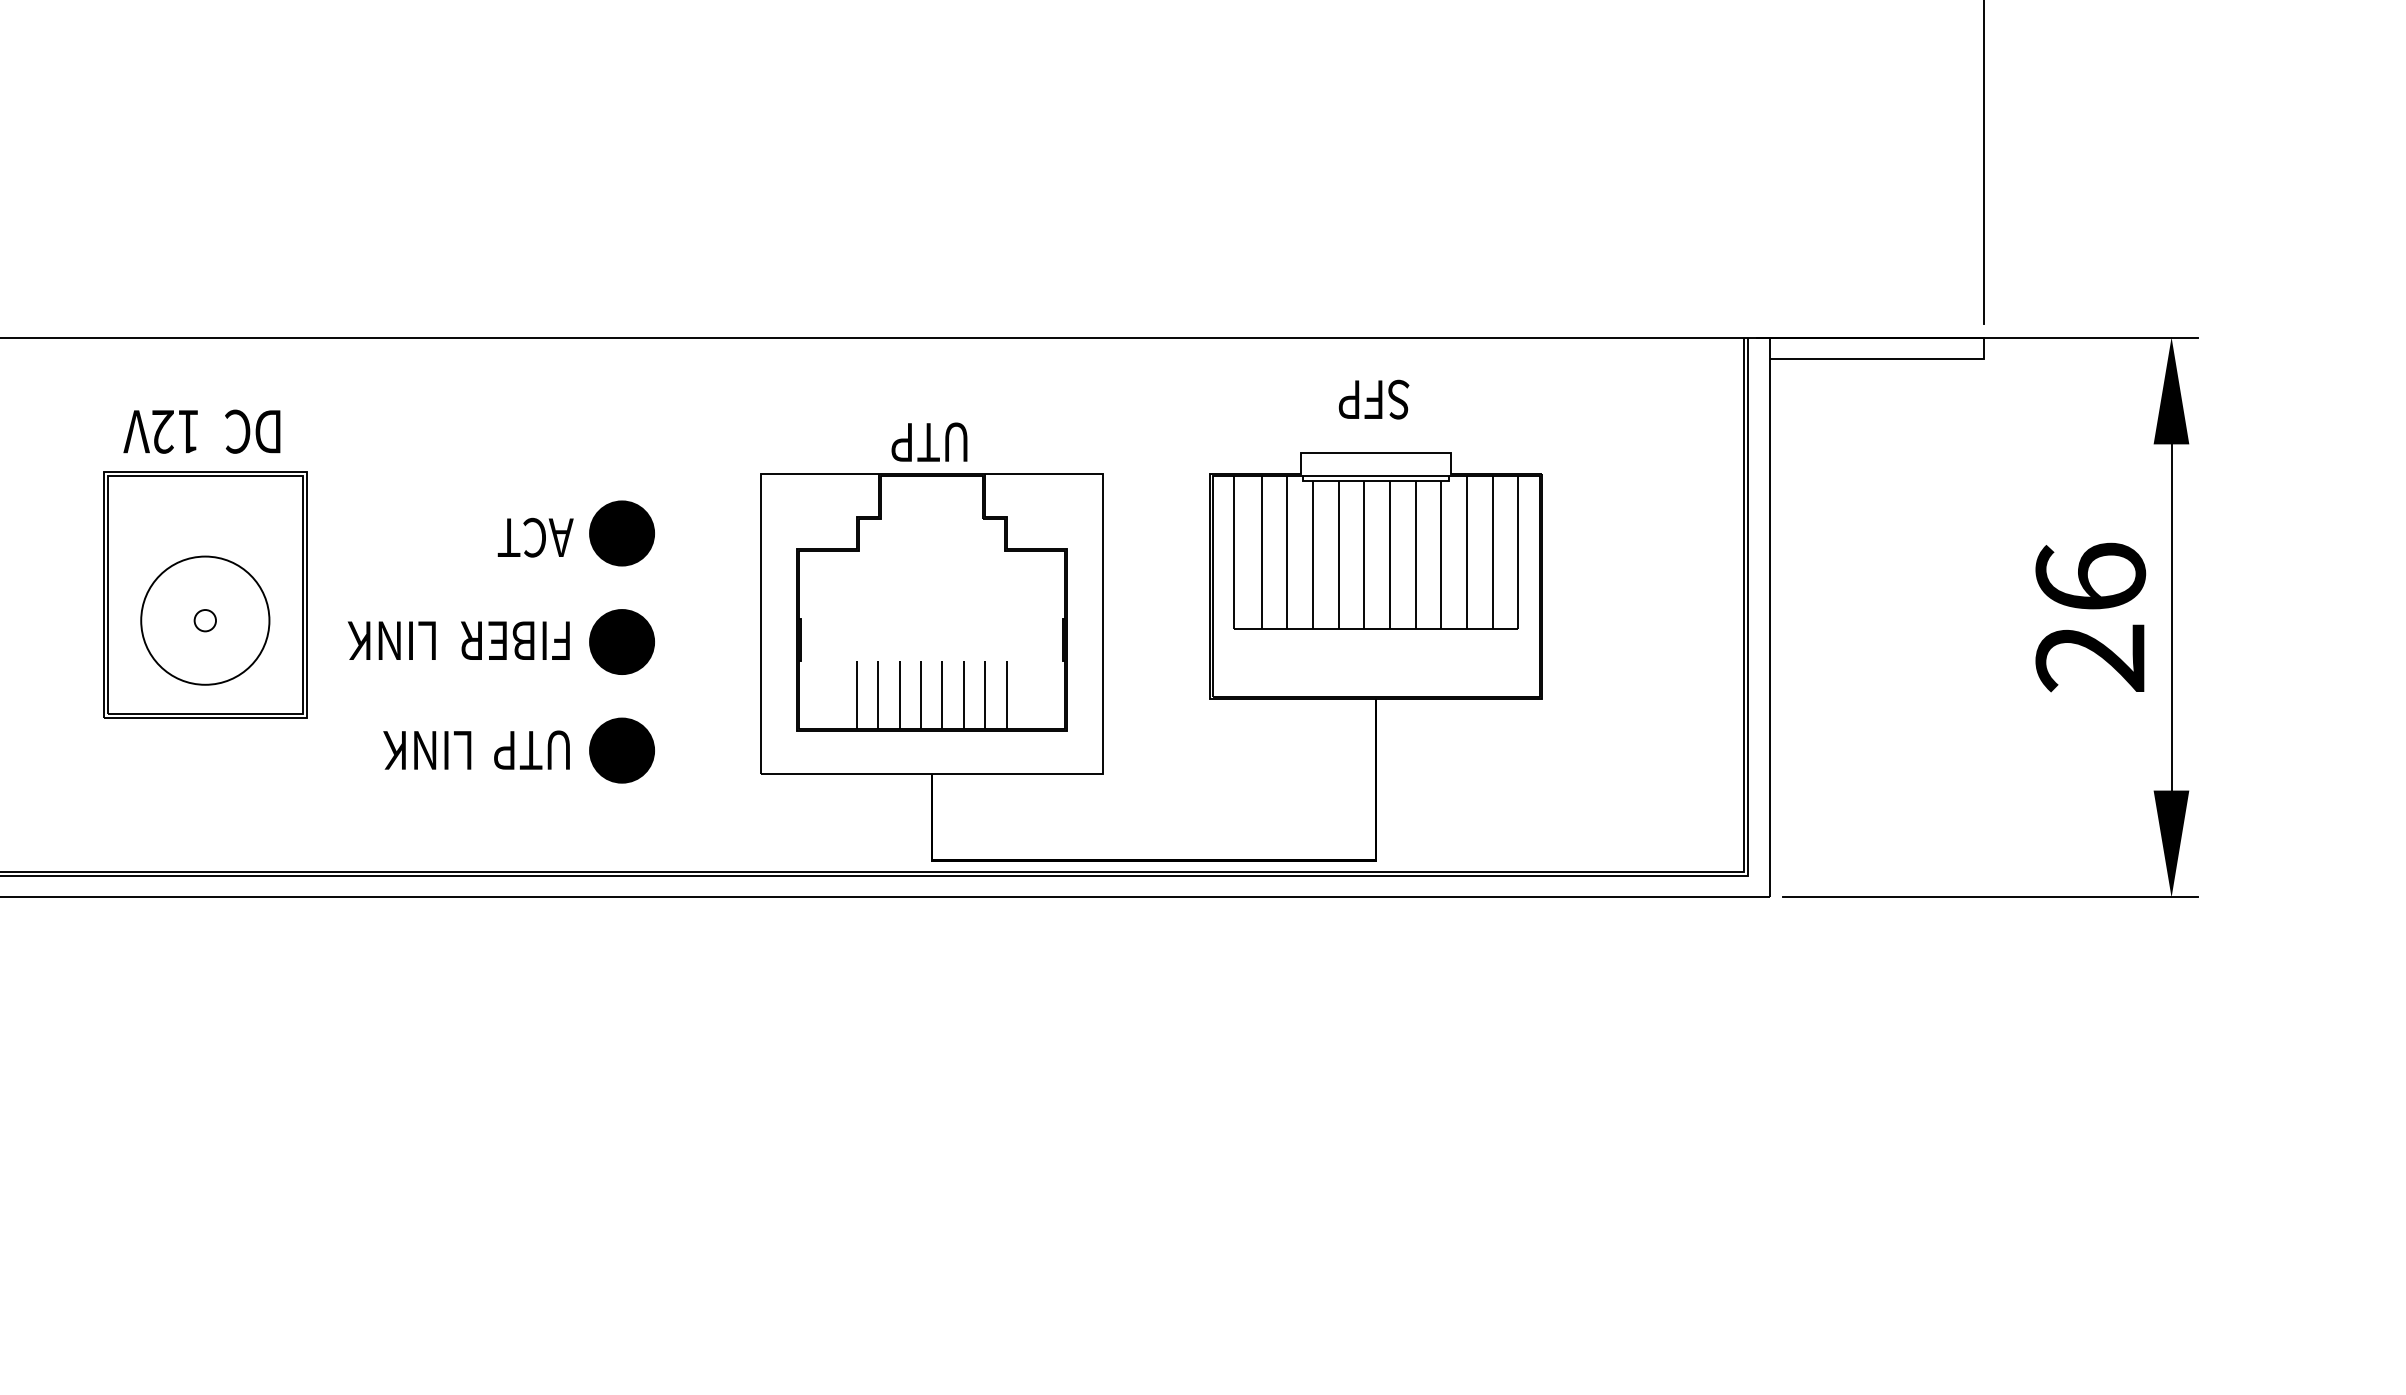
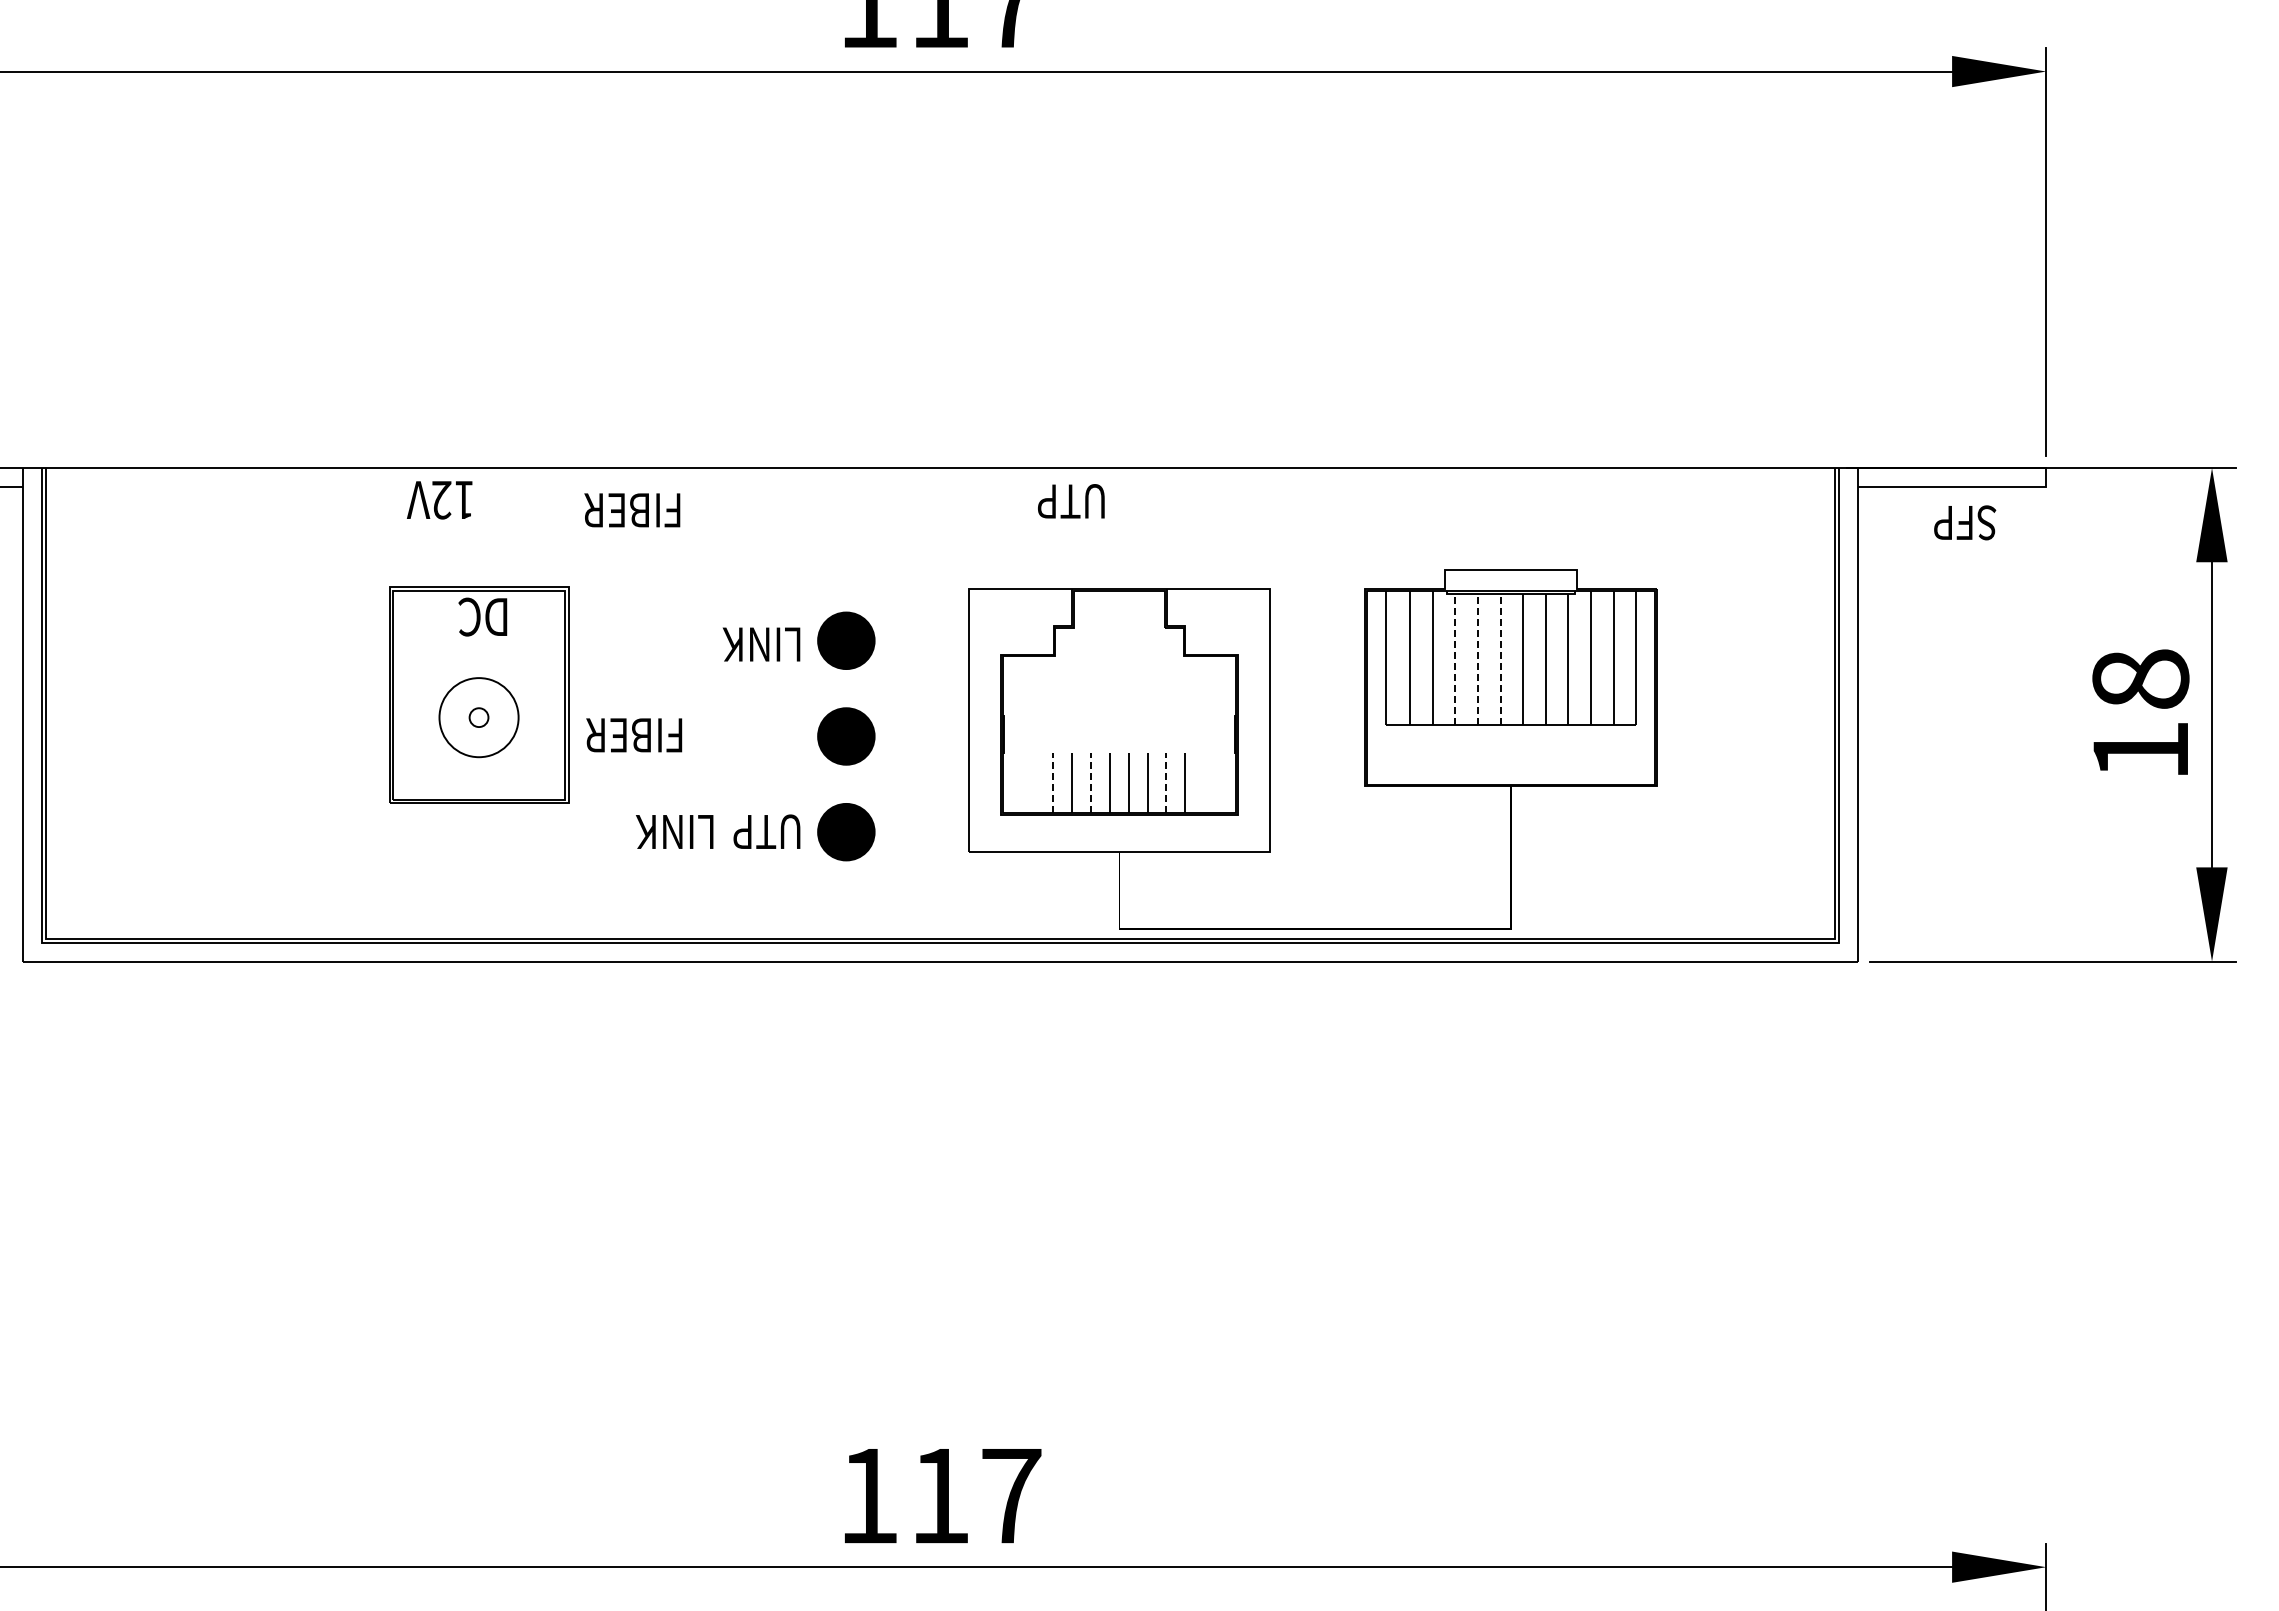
text: (1374, 399) -> (1965, 522), moved
text: (252, 431) -> (482, 616), moved
text: (160, 432) -> (439, 500), moved
text: (929, 442) -> (1071, 501), moved
text: (526, 537) -> (762, 644), ACT -> LINK
line: (1313, 554) -> (1455, 659), solid -> dashed
line: (1338, 554) -> (1477, 659), solid -> dashed
line: (1364, 554) -> (1500, 659), solid -> dashed
text: (2090, 617) -> (2140, 714), 26 -> 18
circle: (204, 620) -> (478, 717), size x0.7
text: (379, 640) -> (632, 735), LINK -> FIBER
text: (515, 640) -> (632, 510), moved
line: (857, 695) -> (1053, 783), solid -> dashed
line: (900, 695) -> (1091, 783), solid -> dashed
line: (985, 695) -> (1166, 783), solid -> dashed

